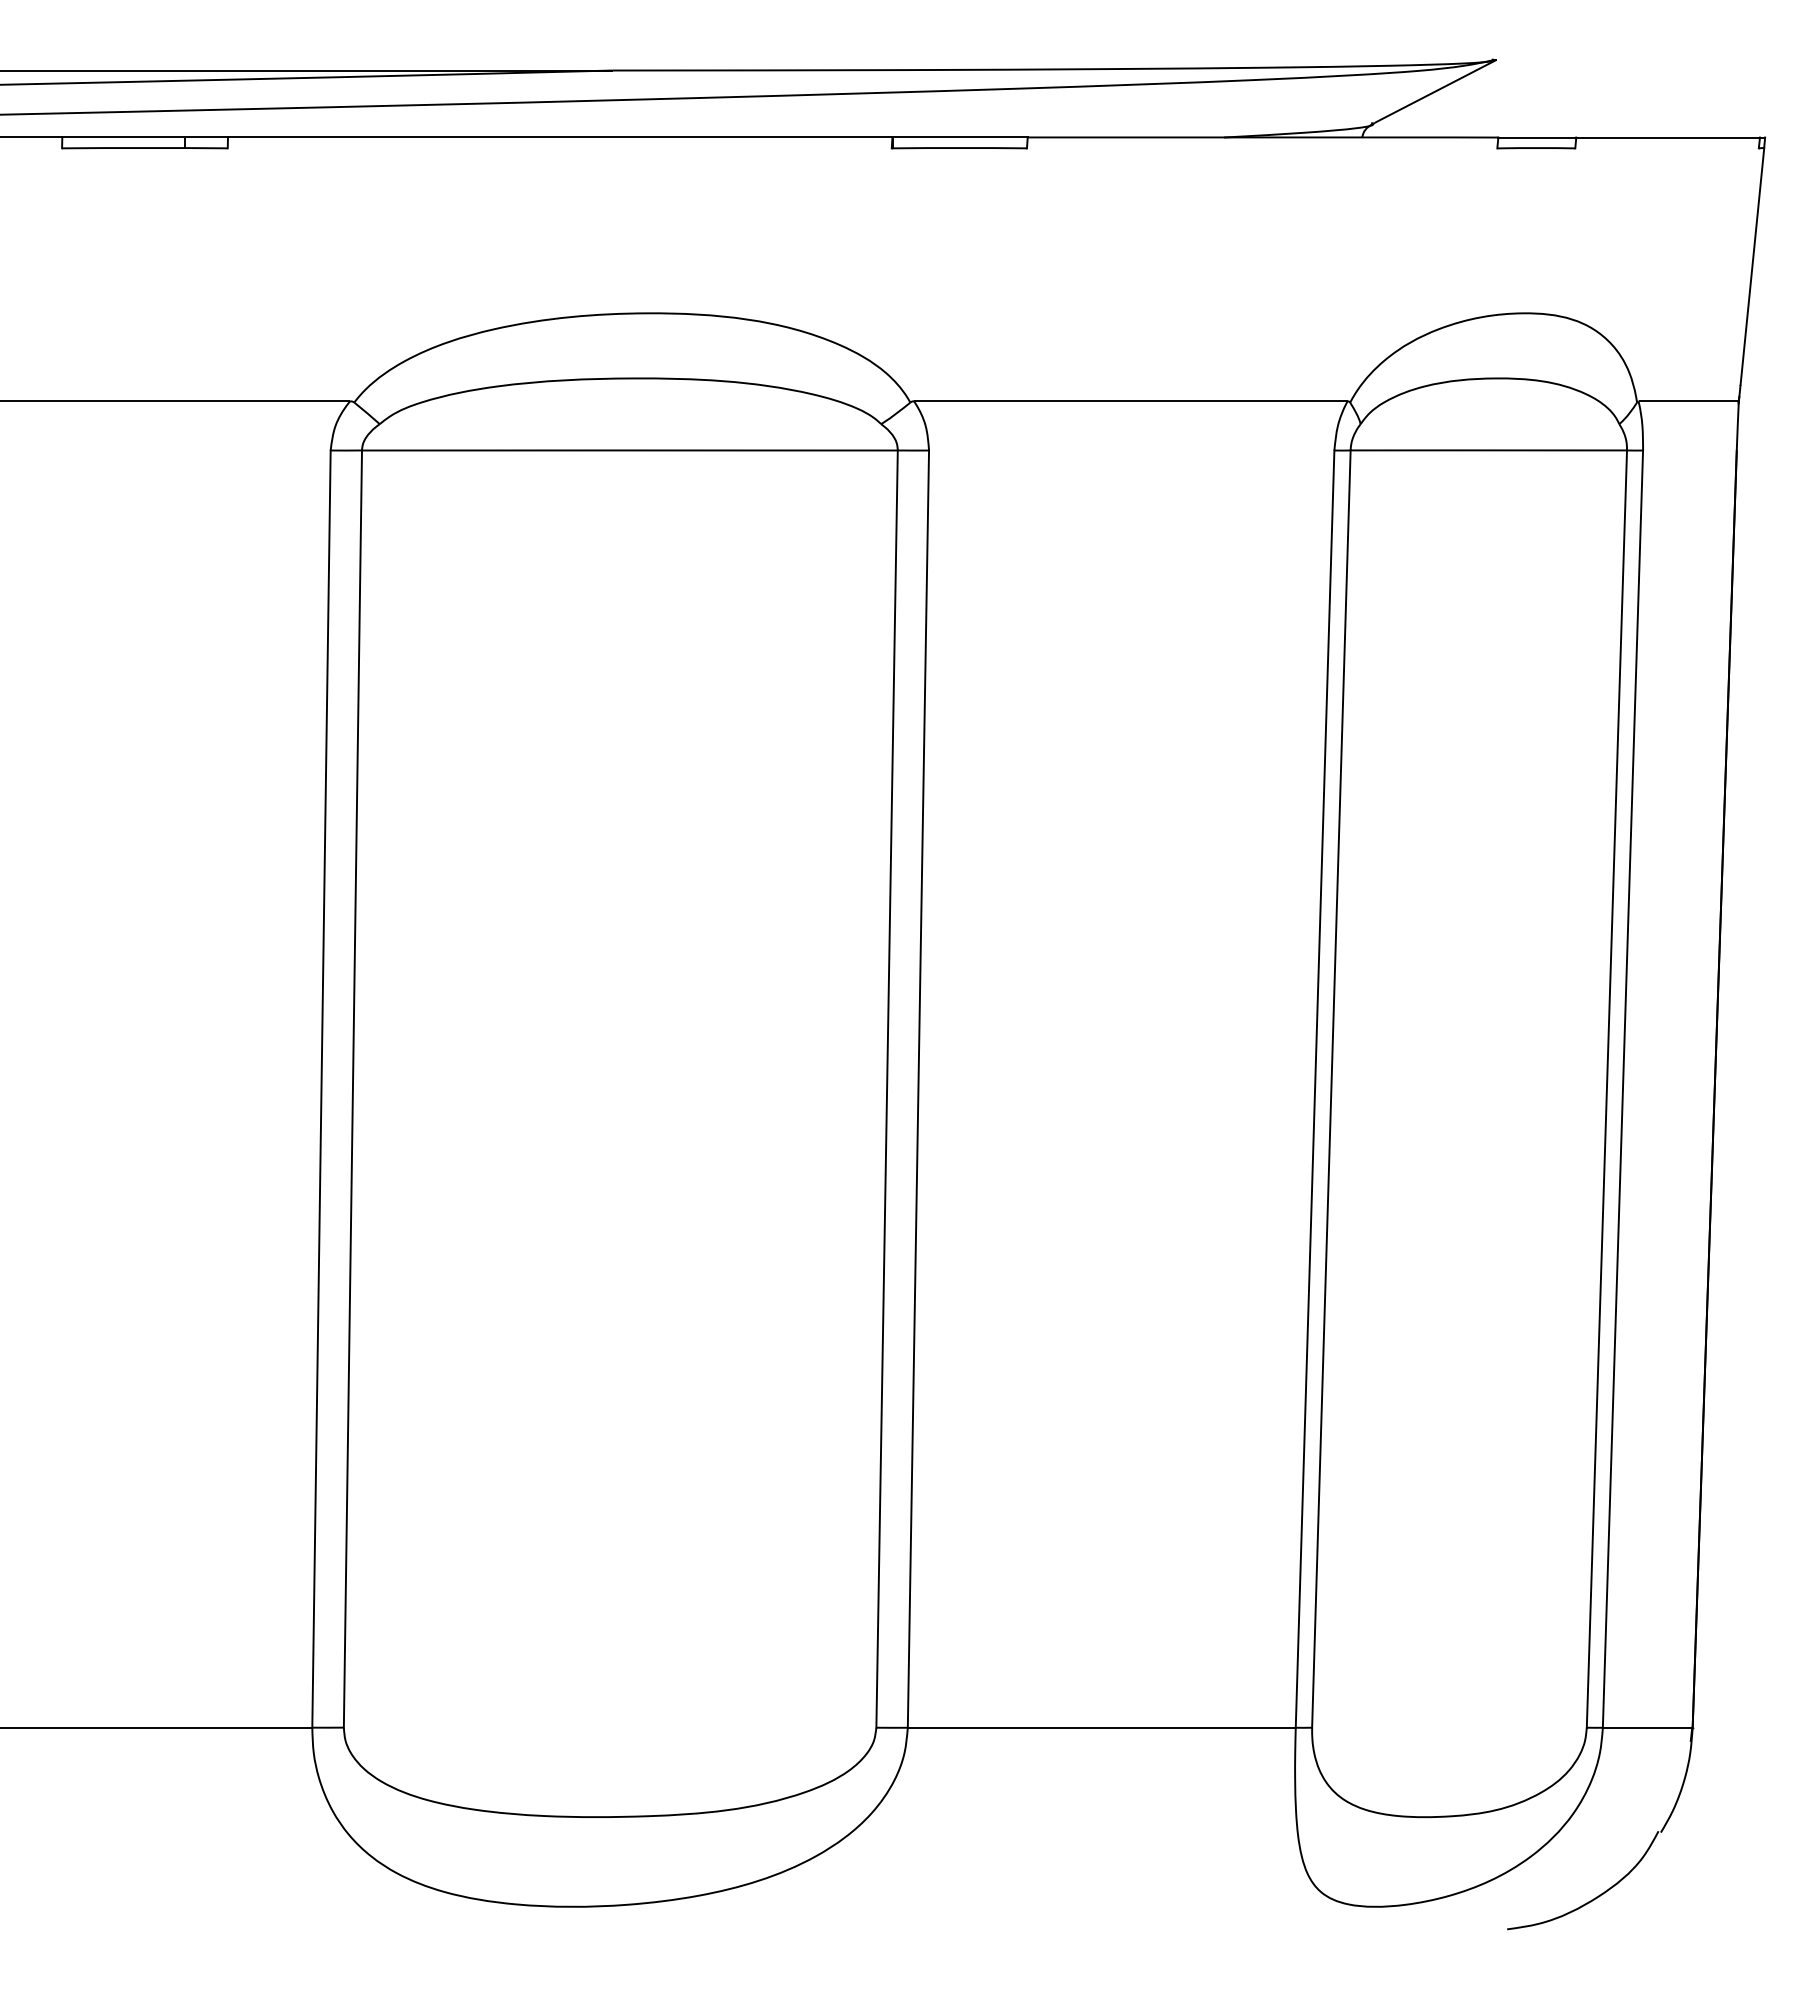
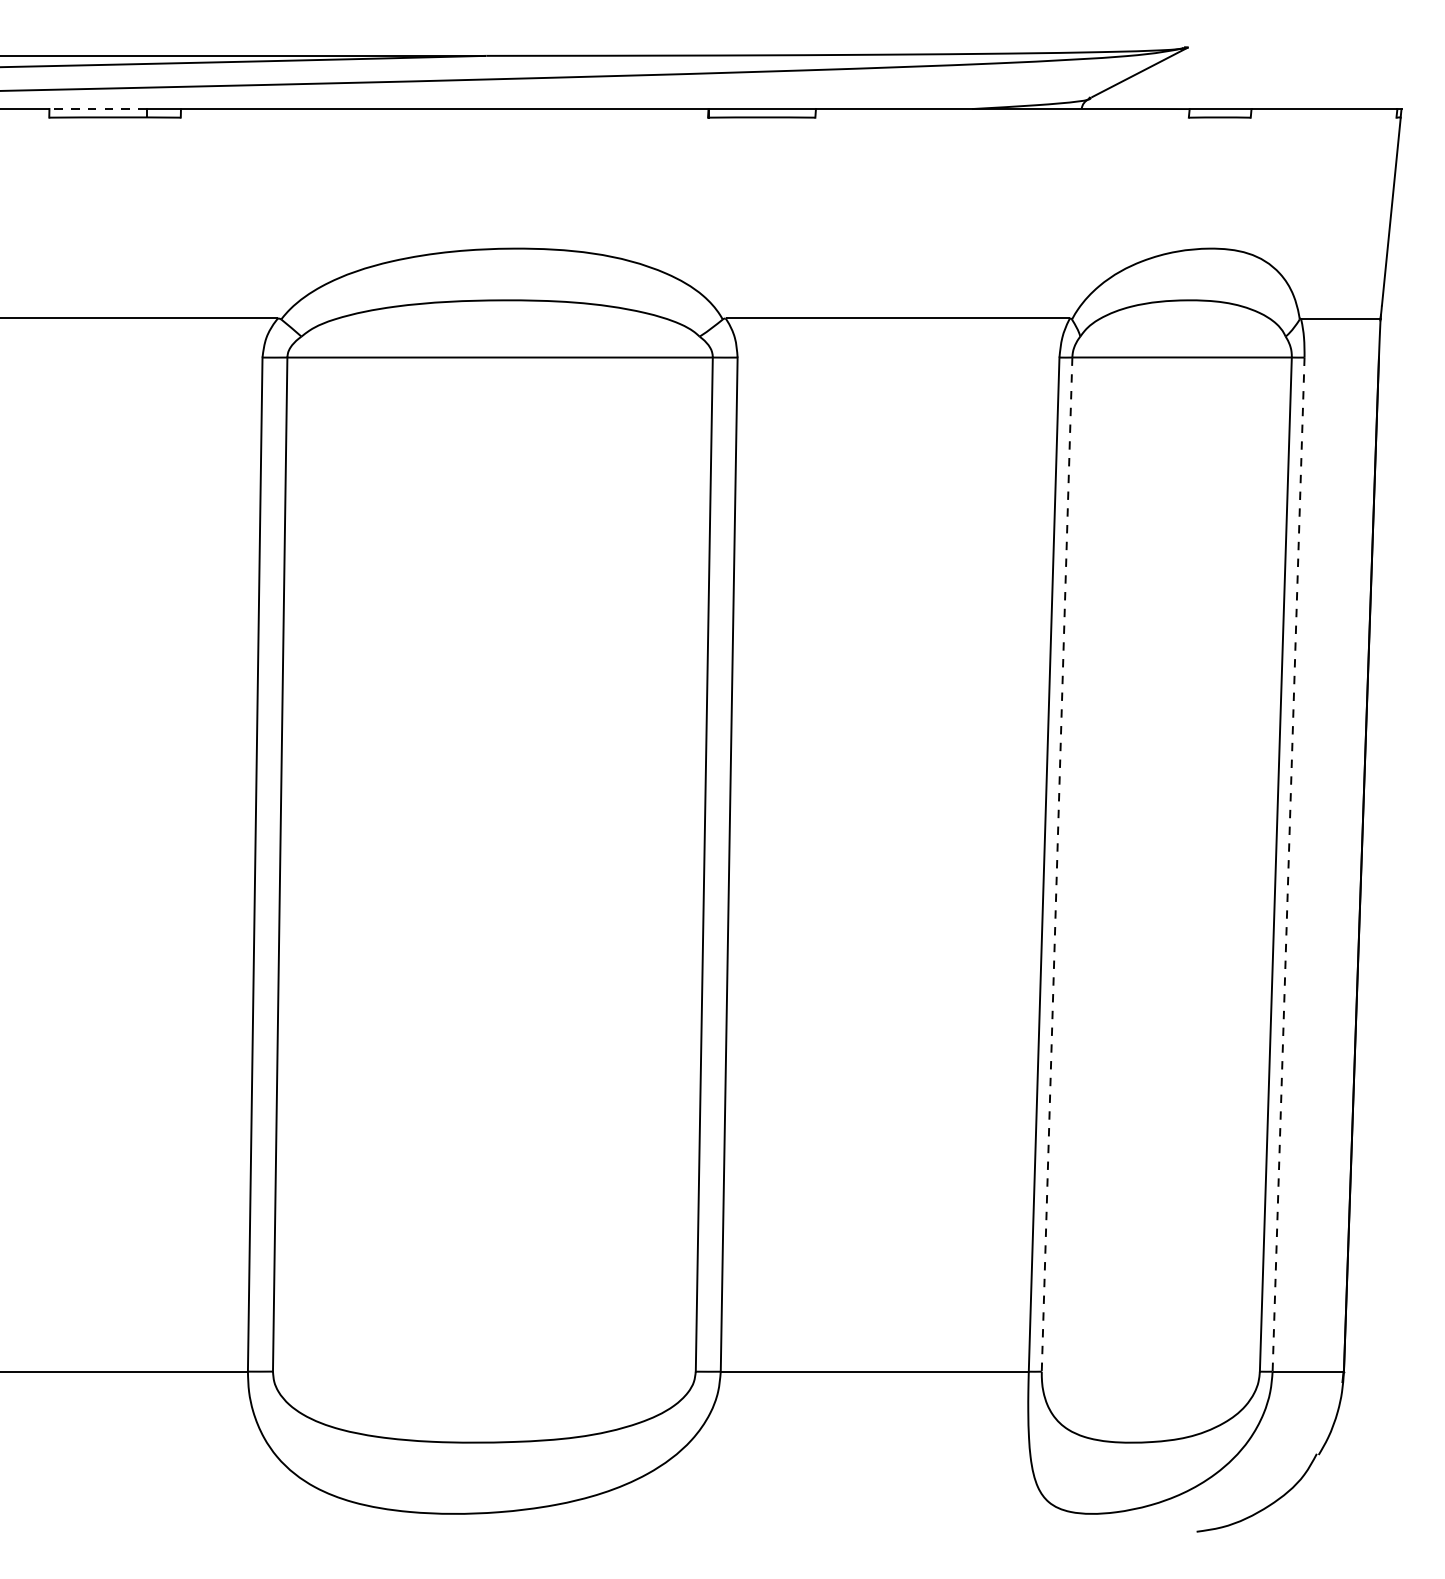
line: (123, 137) -> (98, 109), solid -> dashed
line: (1331, 1089) -> (1057, 864), solid -> dashed
line: (1622, 1089) -> (1288, 864), solid -> dashed

